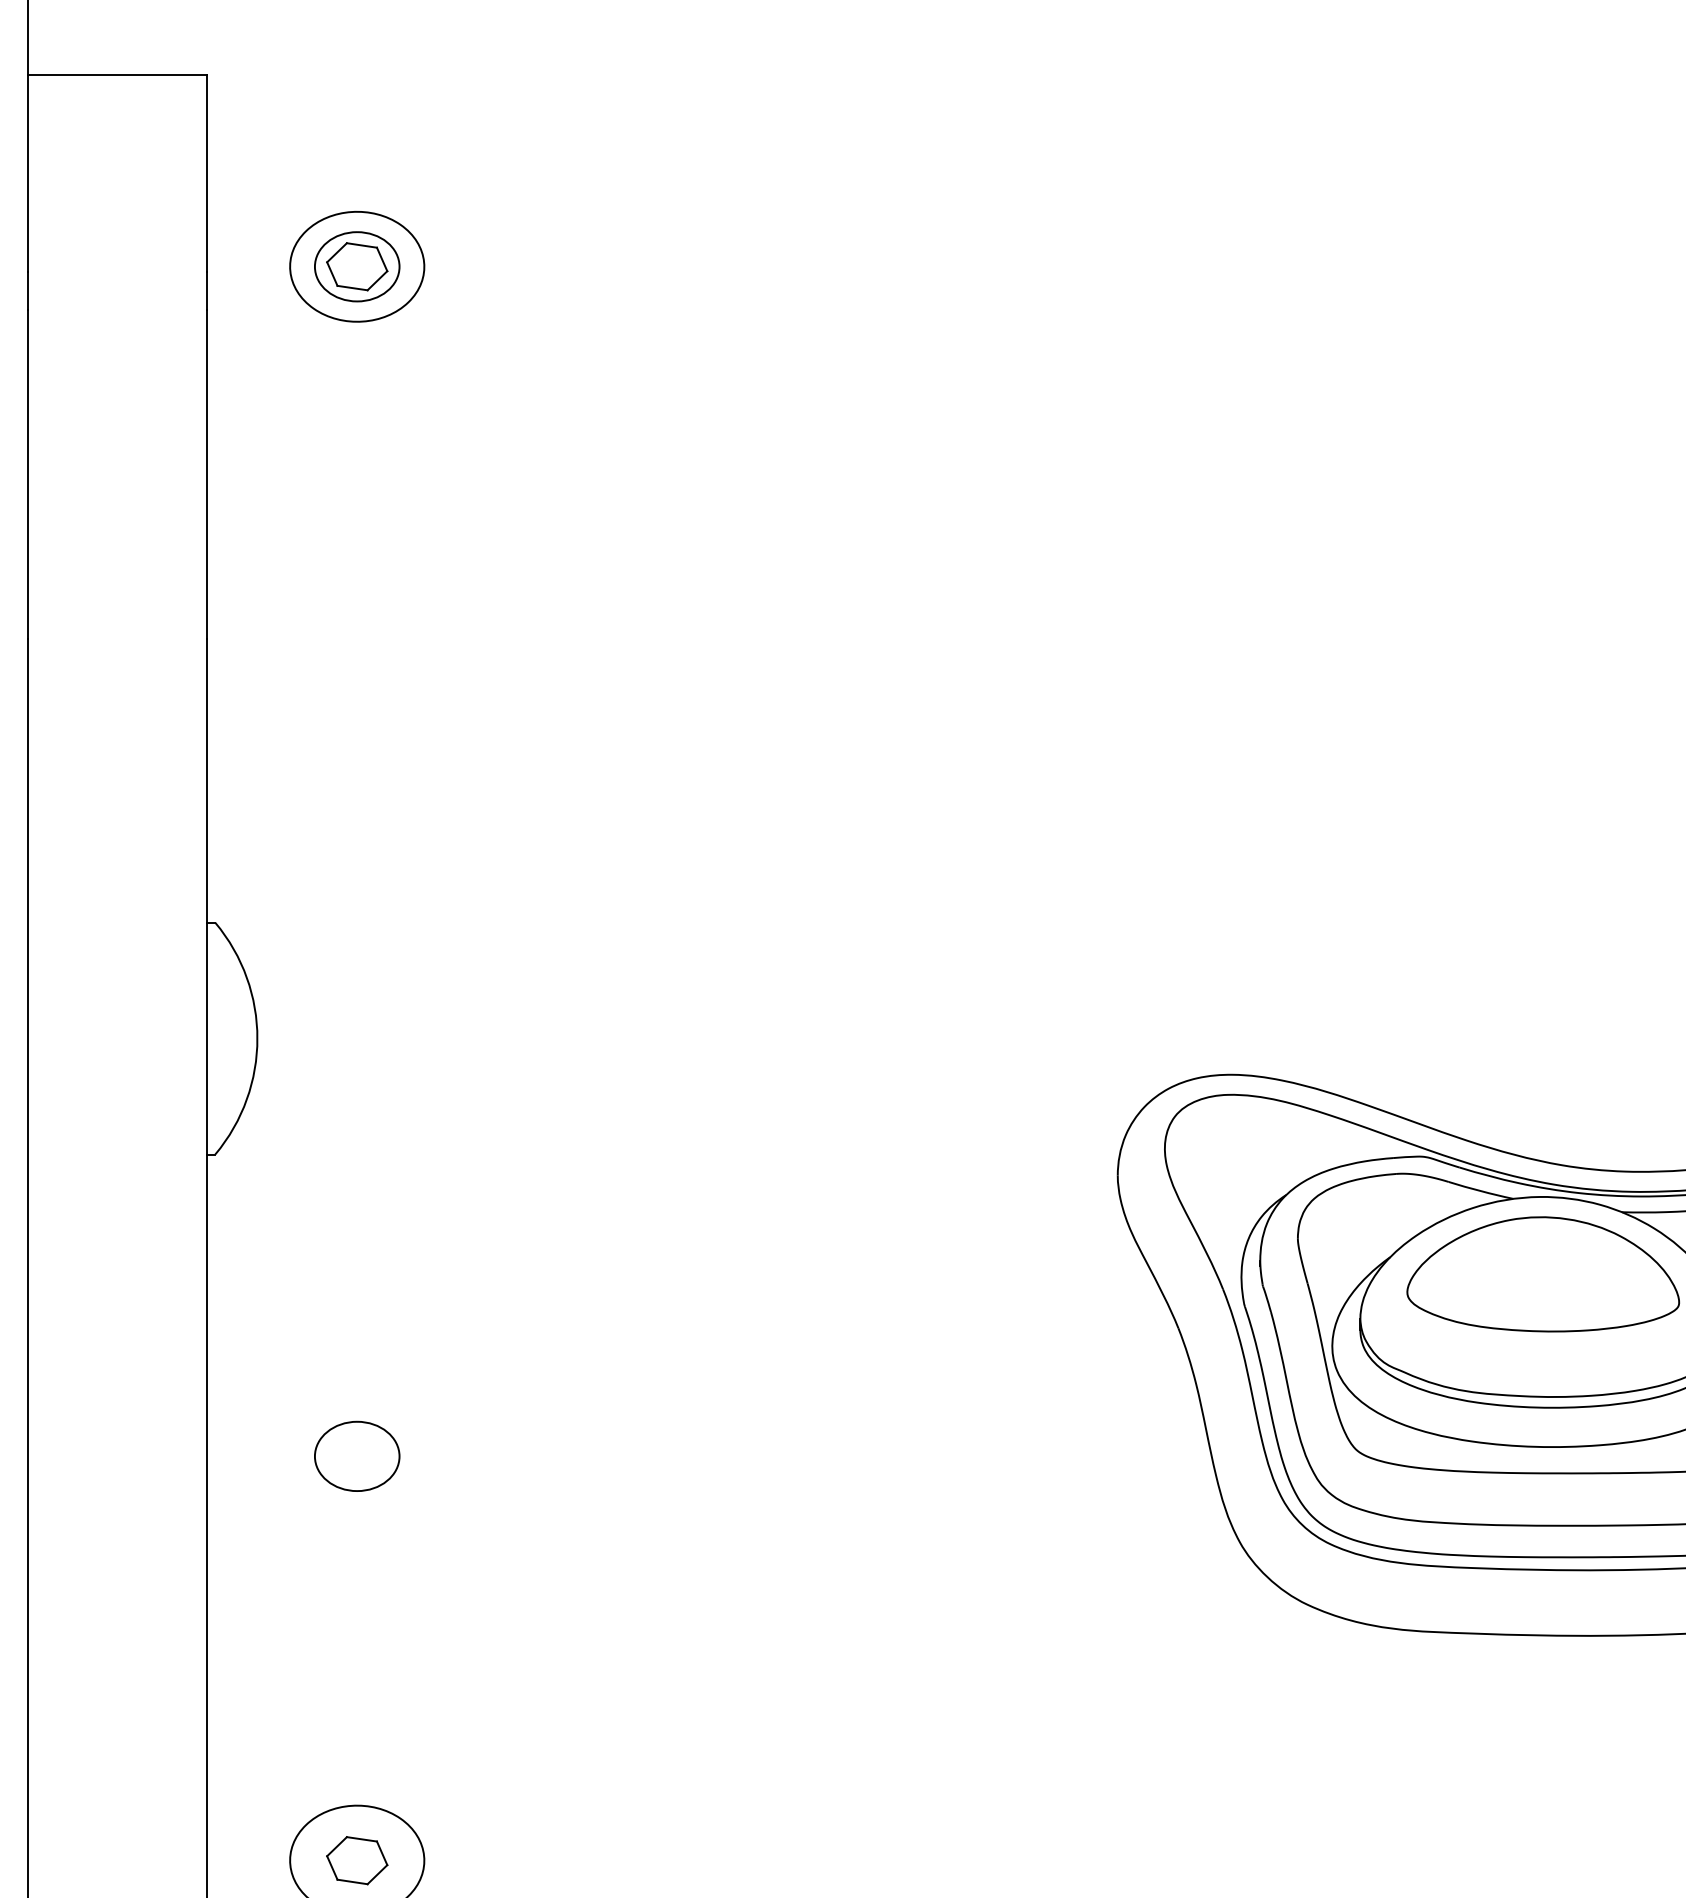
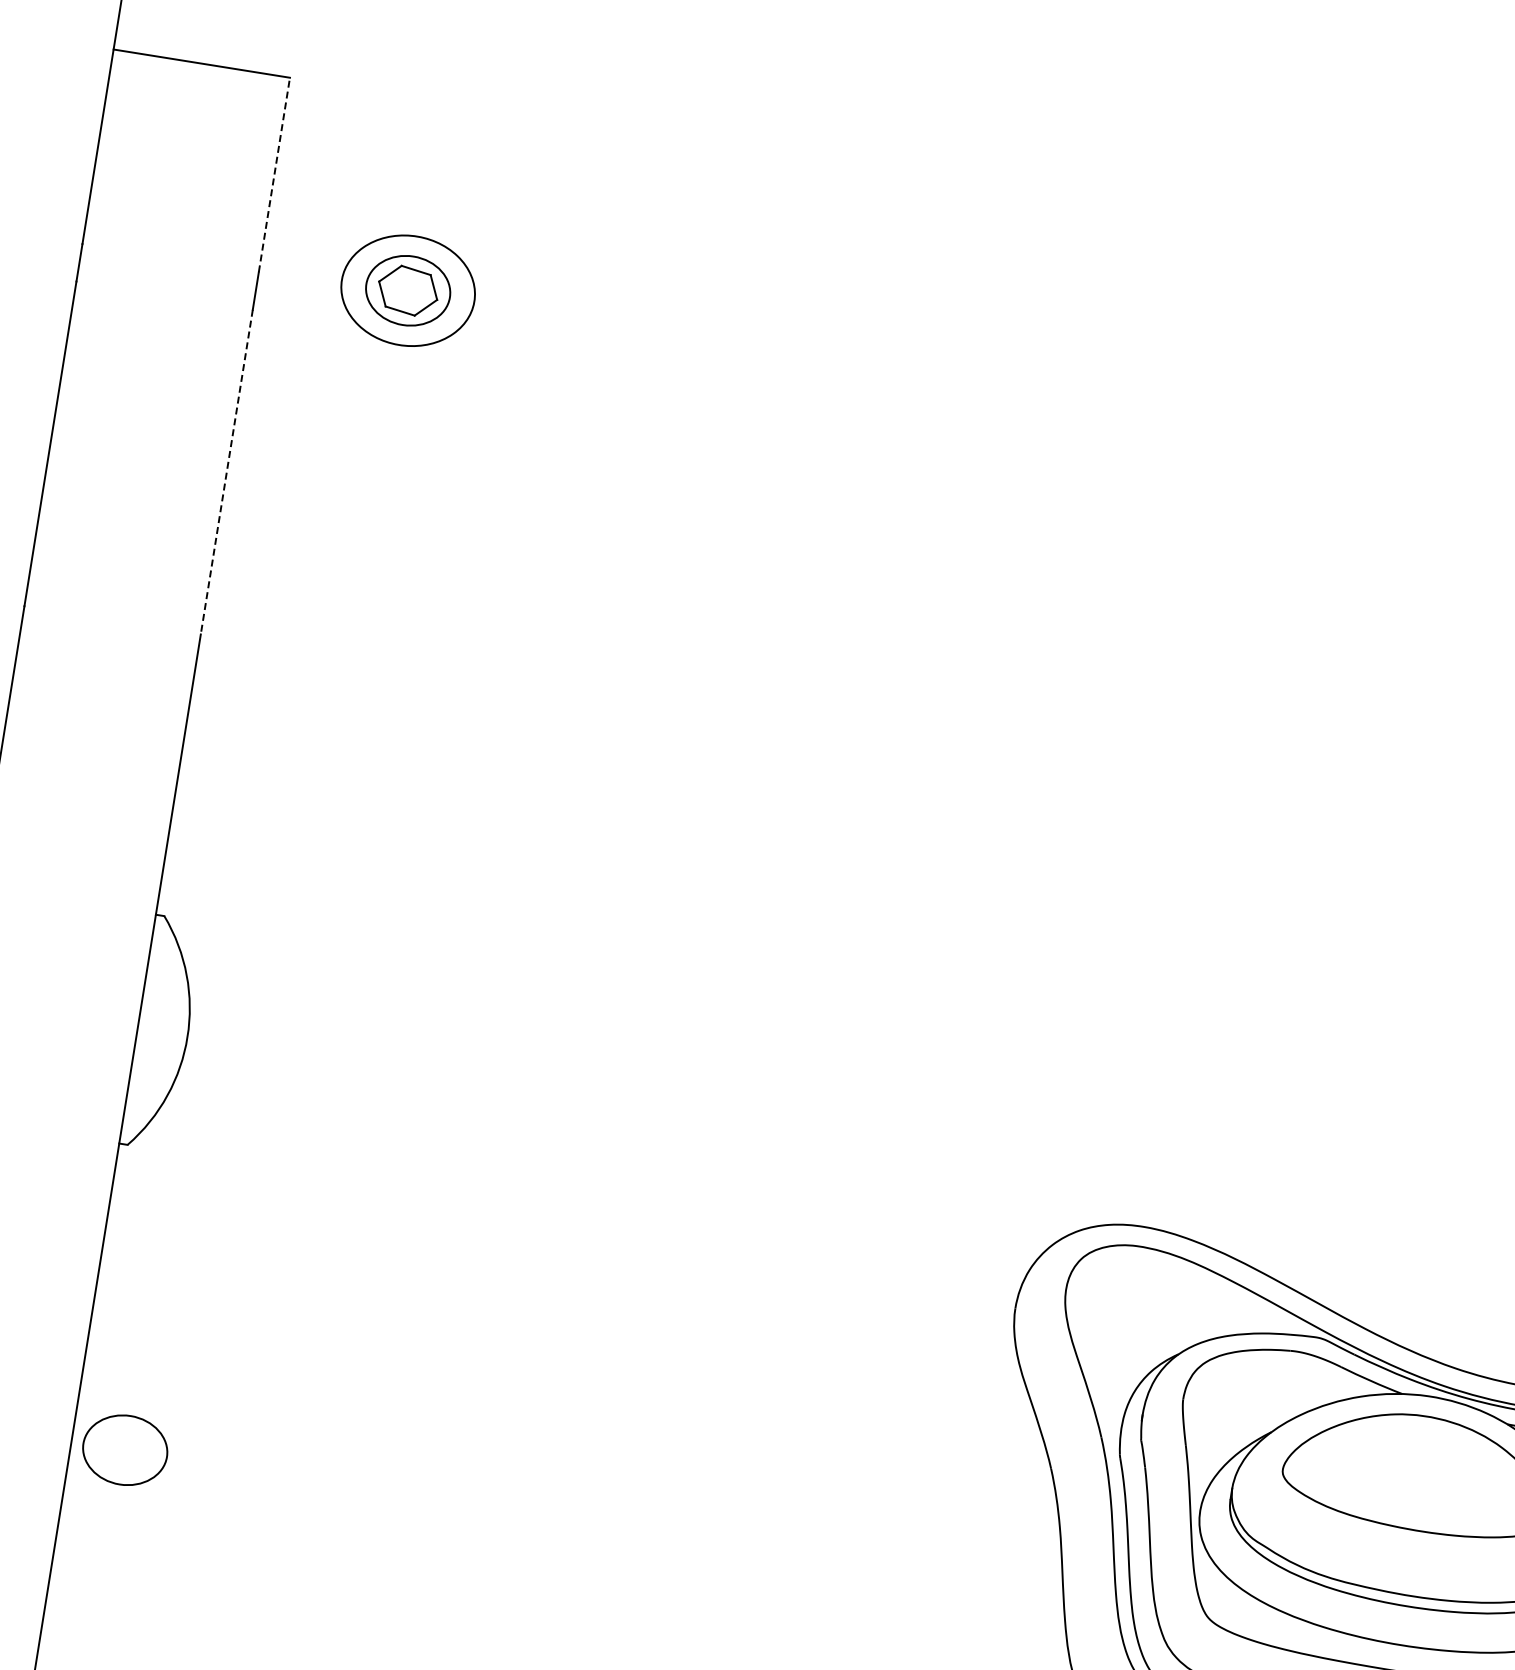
line: (206, 173) -> (274, 174), solid -> dashed
line: (206, 475) -> (226, 473), solid -> dashed
part: (357, 1455) -> (125, 1449), moved

